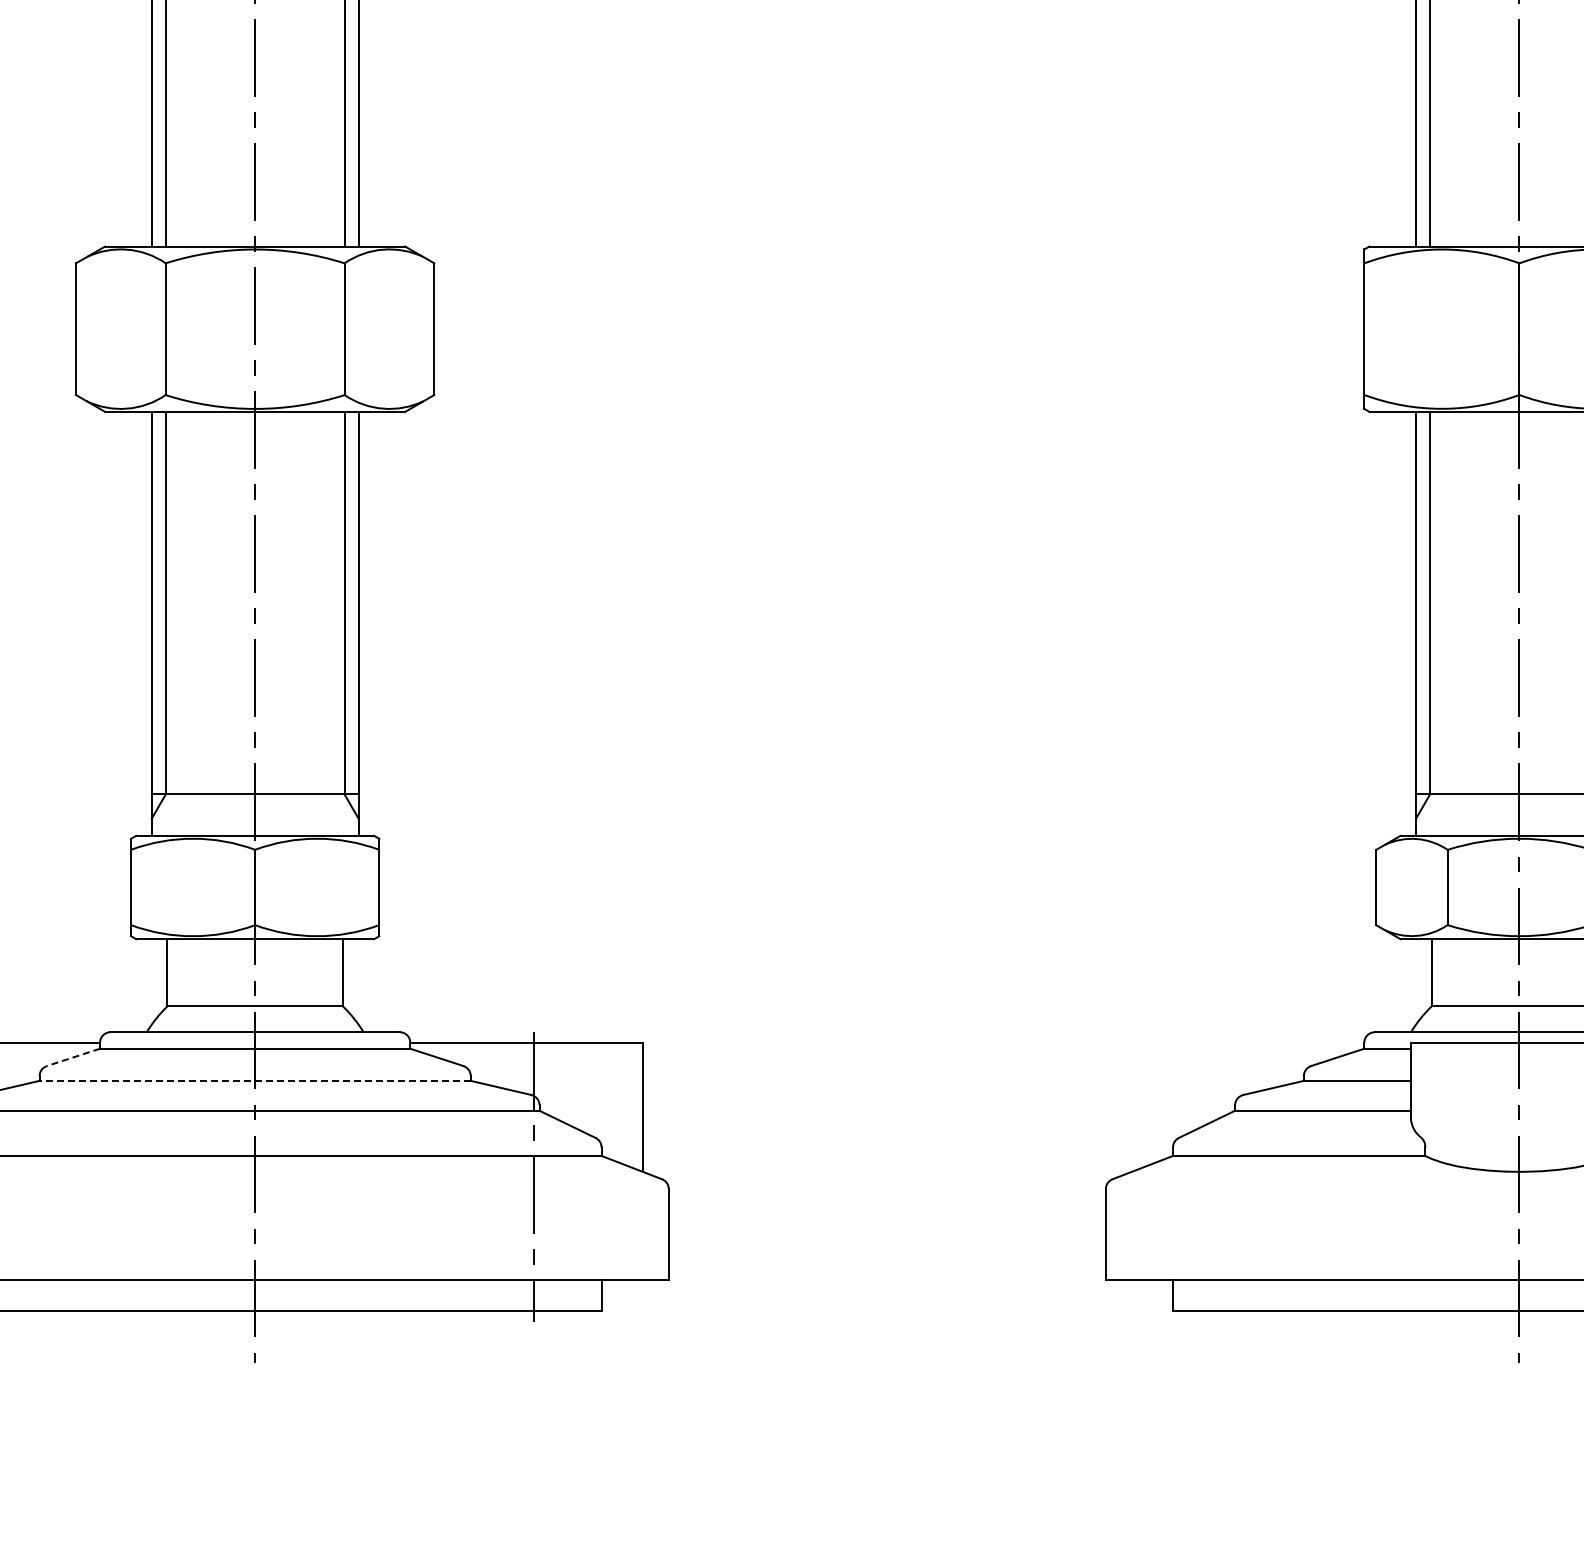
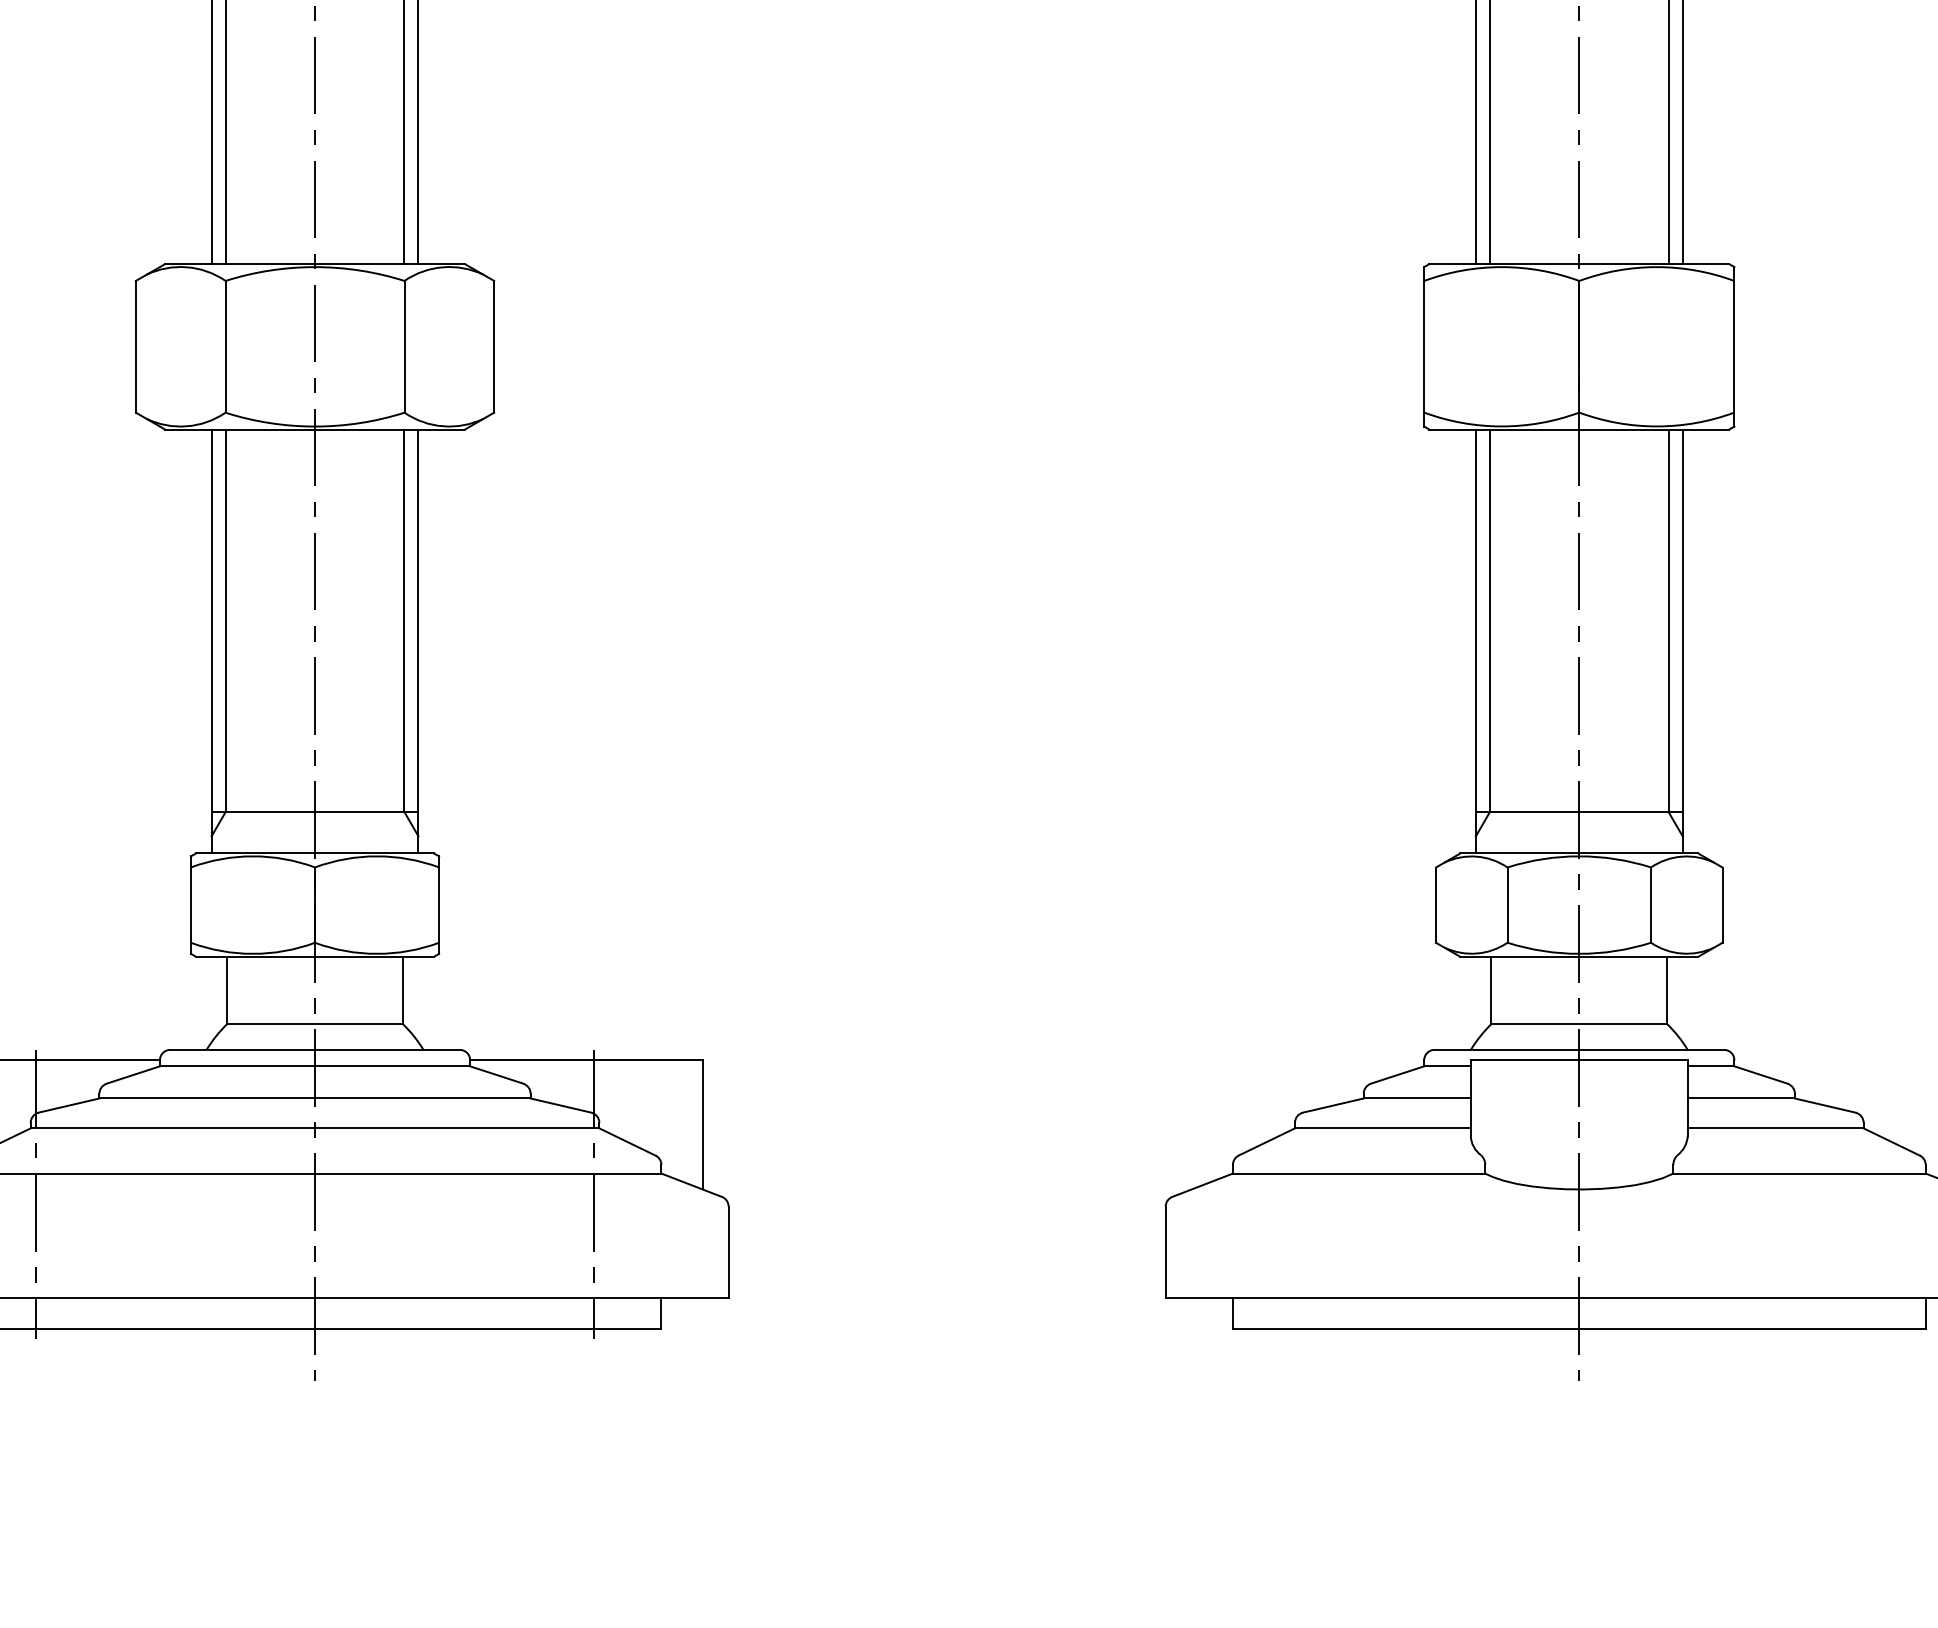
line: (72, 1057) -> (132, 1075), dashed -> solid
line: (255, 1080) -> (315, 1098), dashed -> solid

